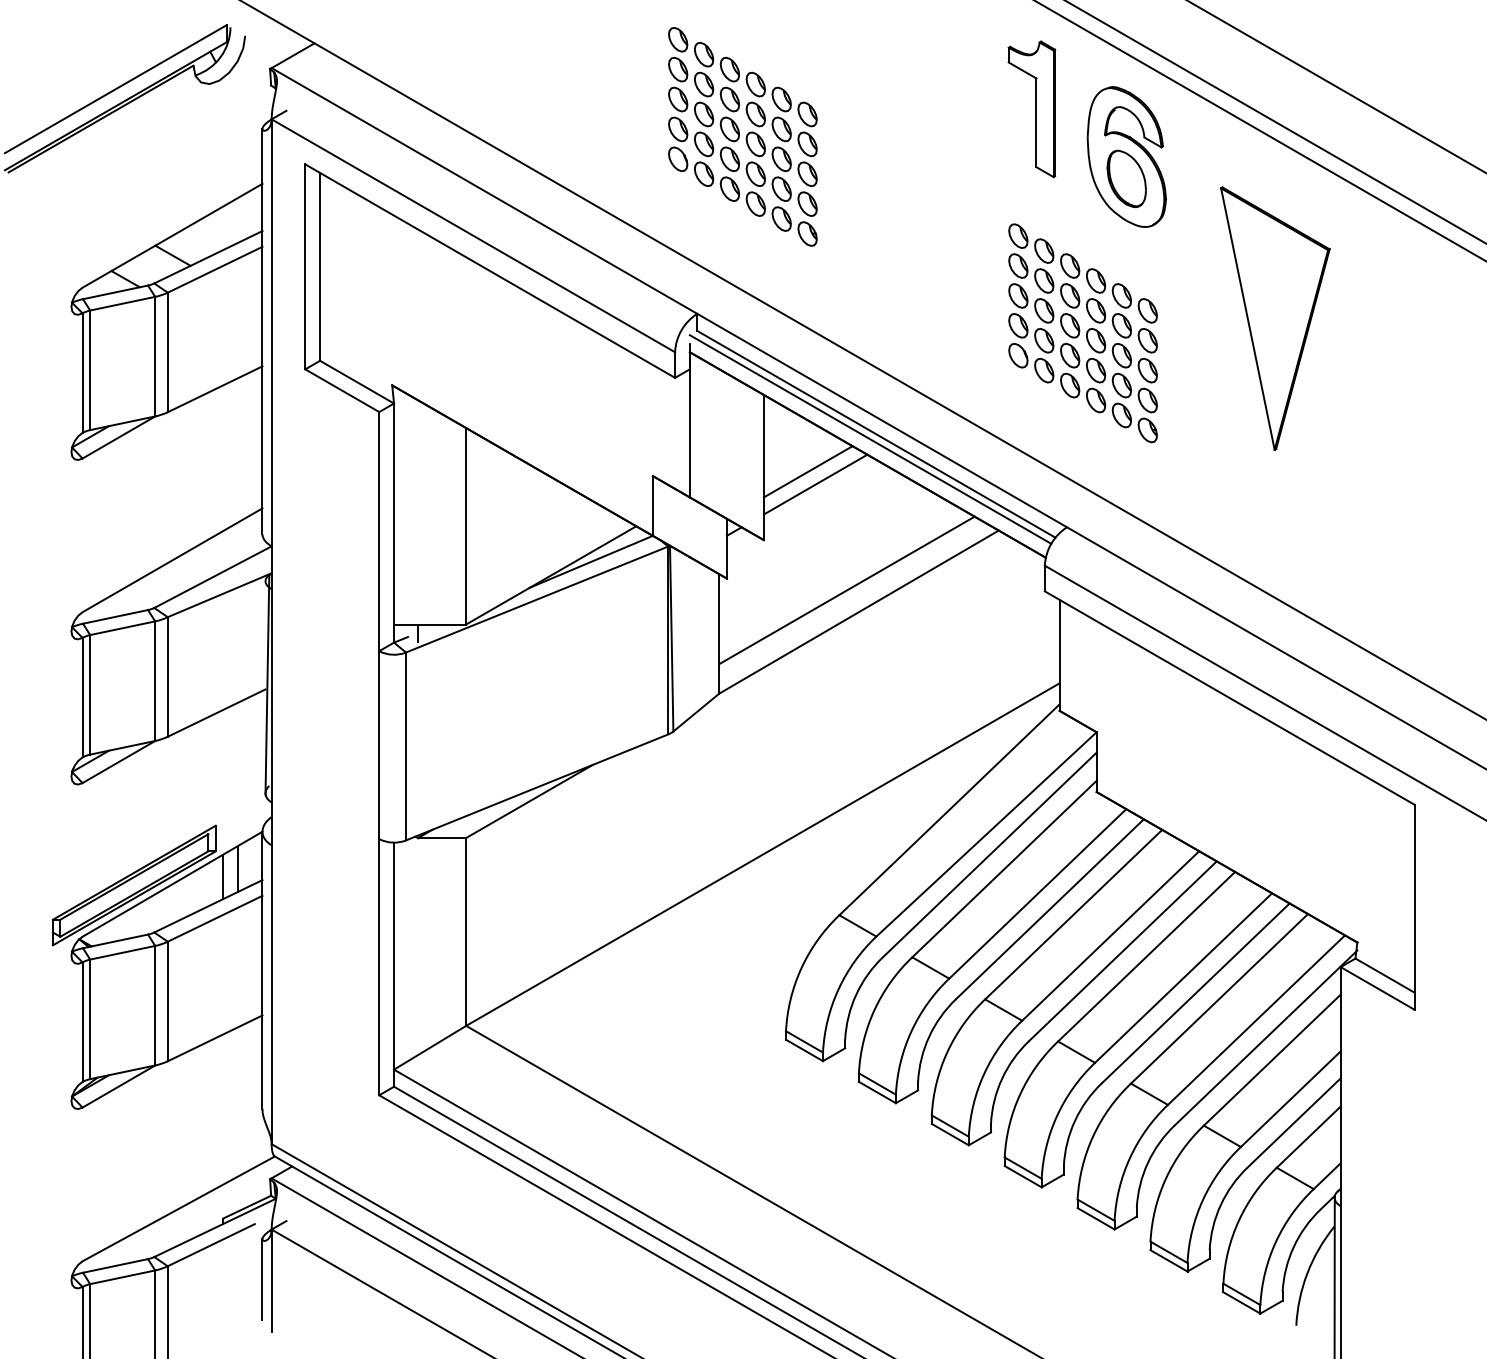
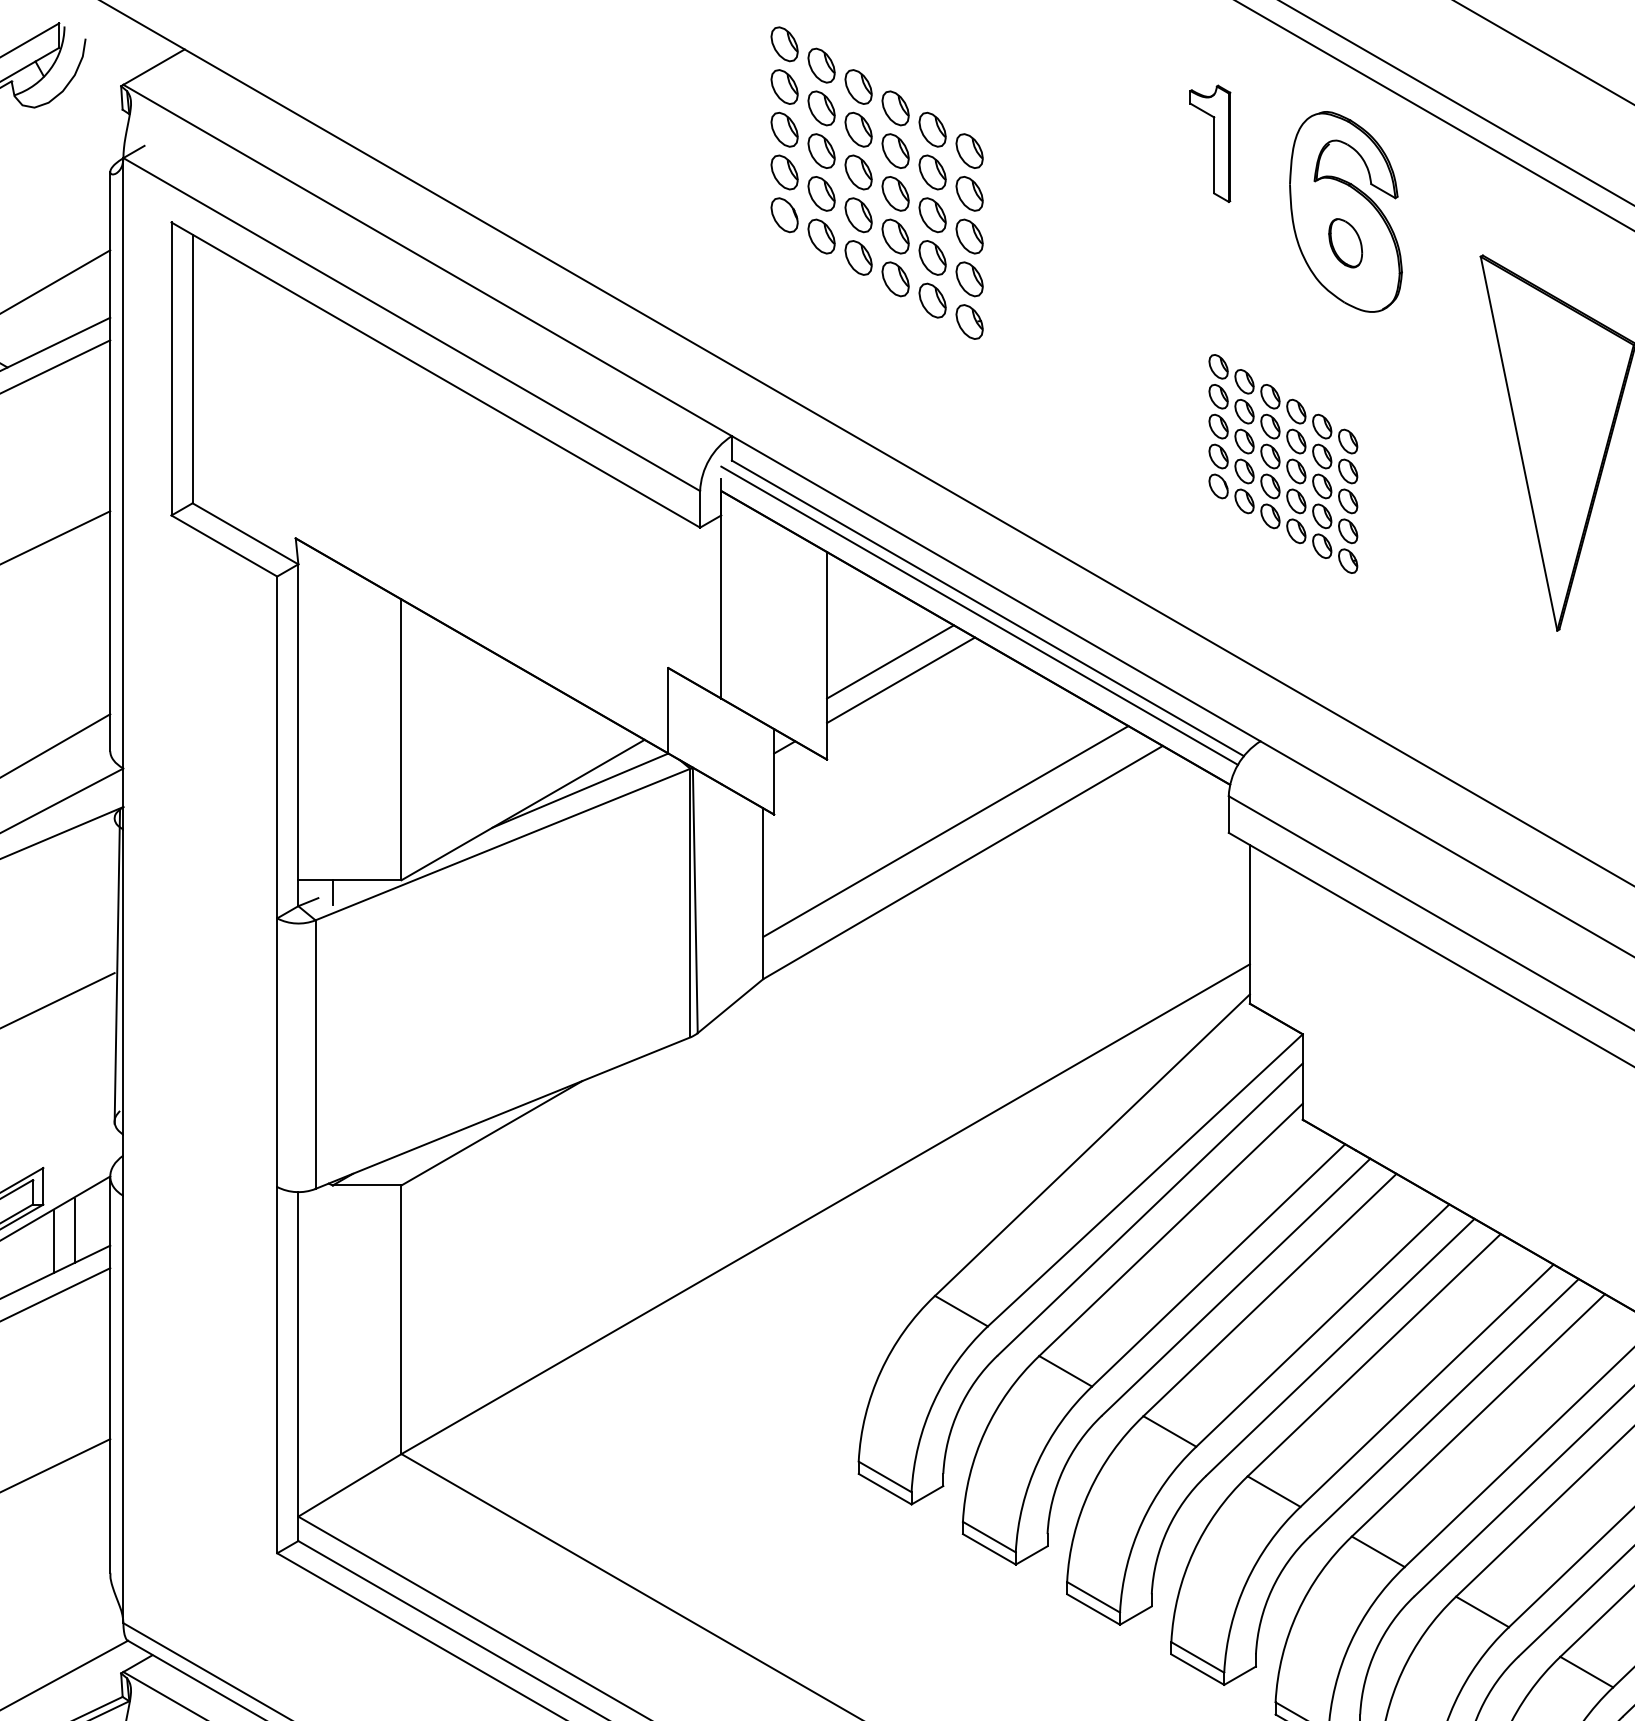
part: (1031, 109) -> (1209, 143), size x0.6
part: (742, 136) -> (876, 182), moved
part: (1126, 178) -> (1345, 242), size x0.6
part: (1082, 333) -> (1282, 464), size x0.7

